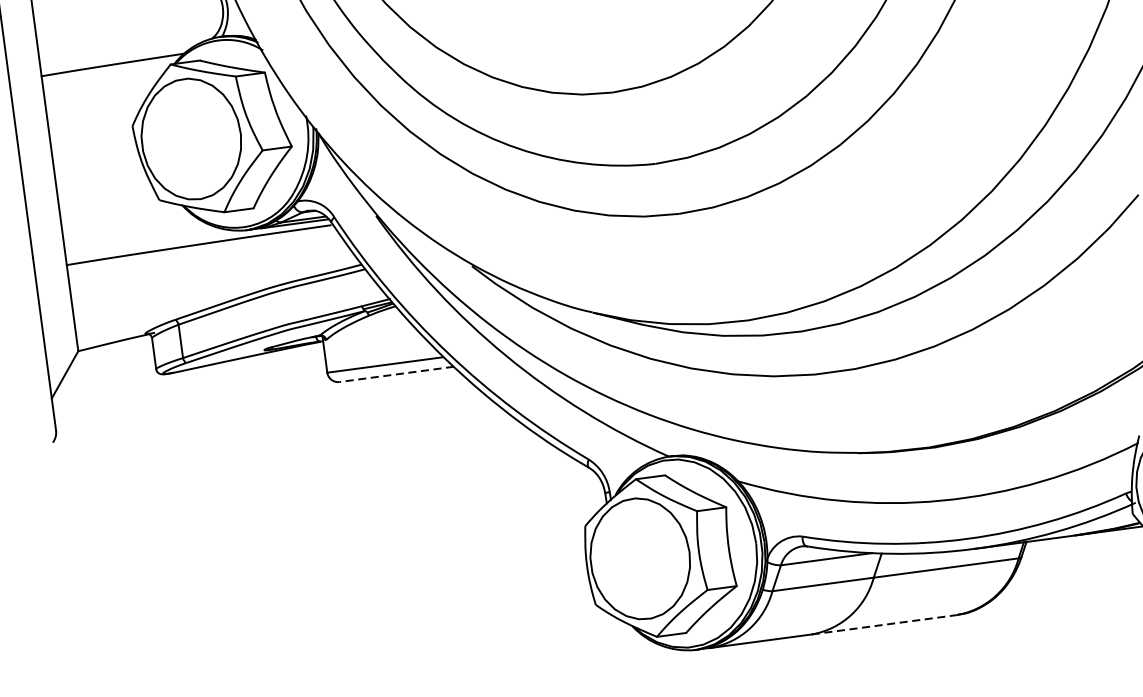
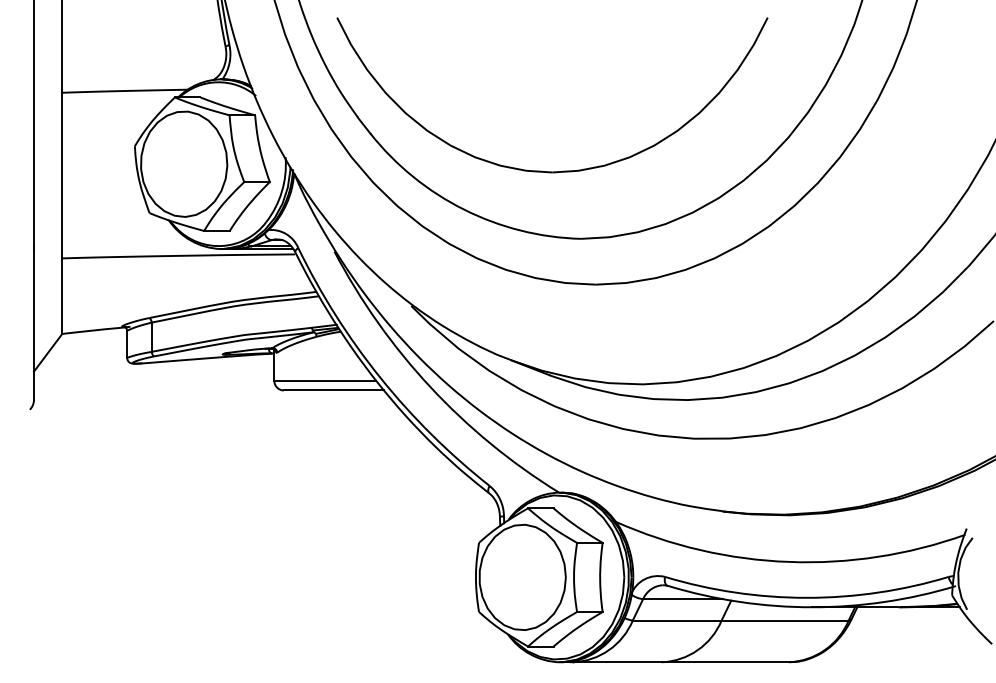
line: (396, 374) -> (333, 390), dashed -> solid
line: (884, 625) -> (725, 662), dashed -> solid

